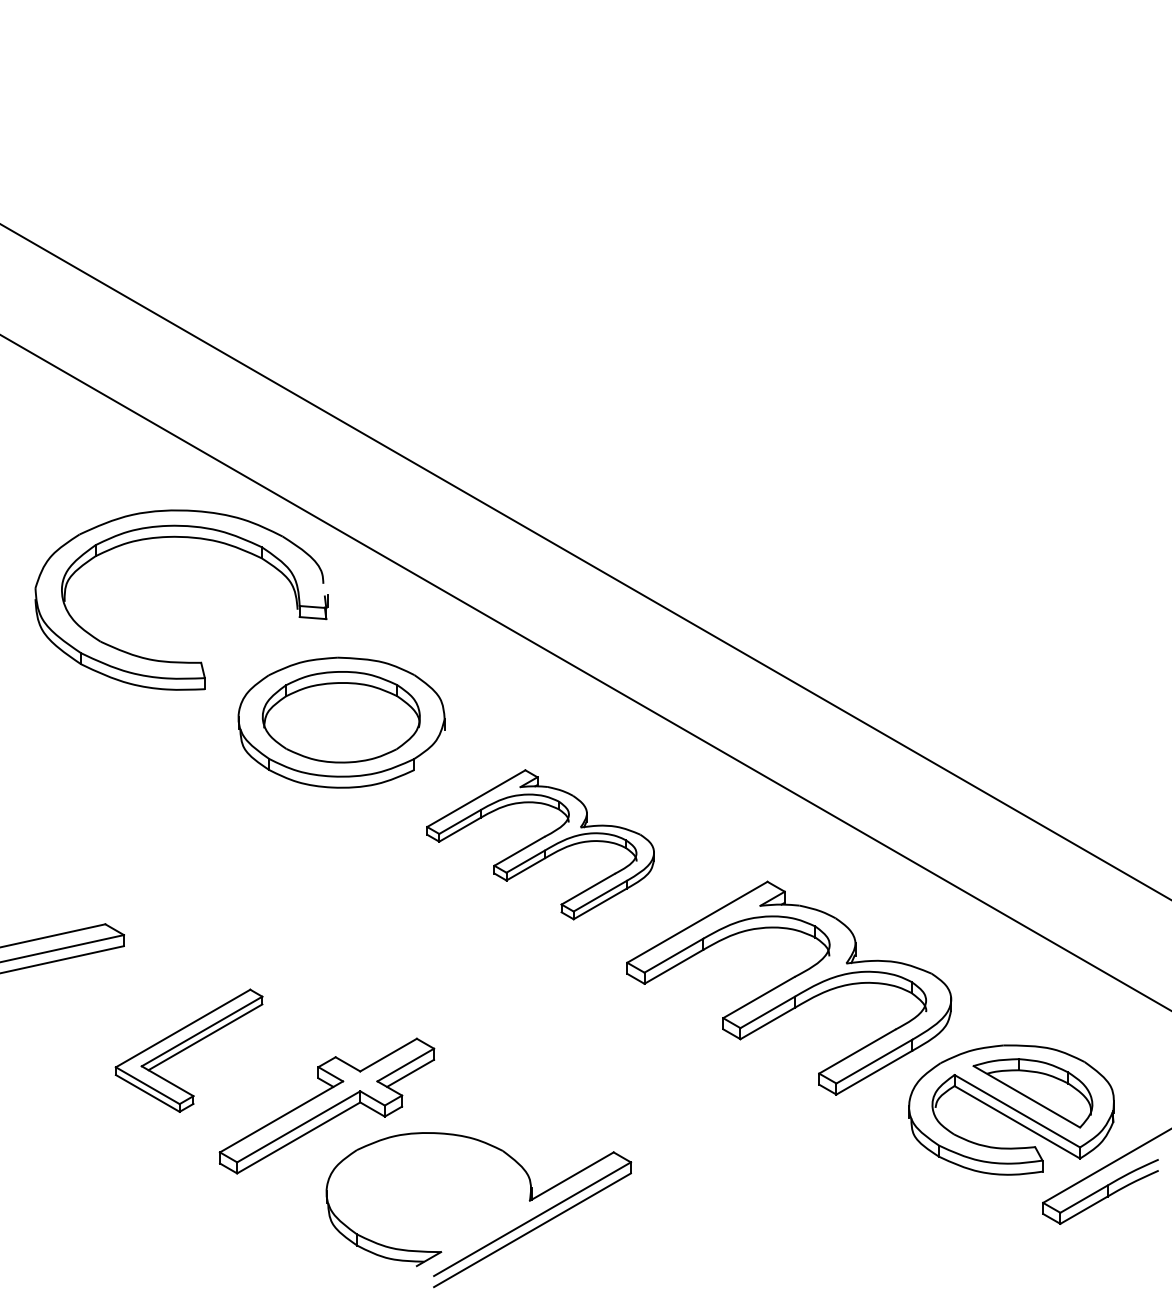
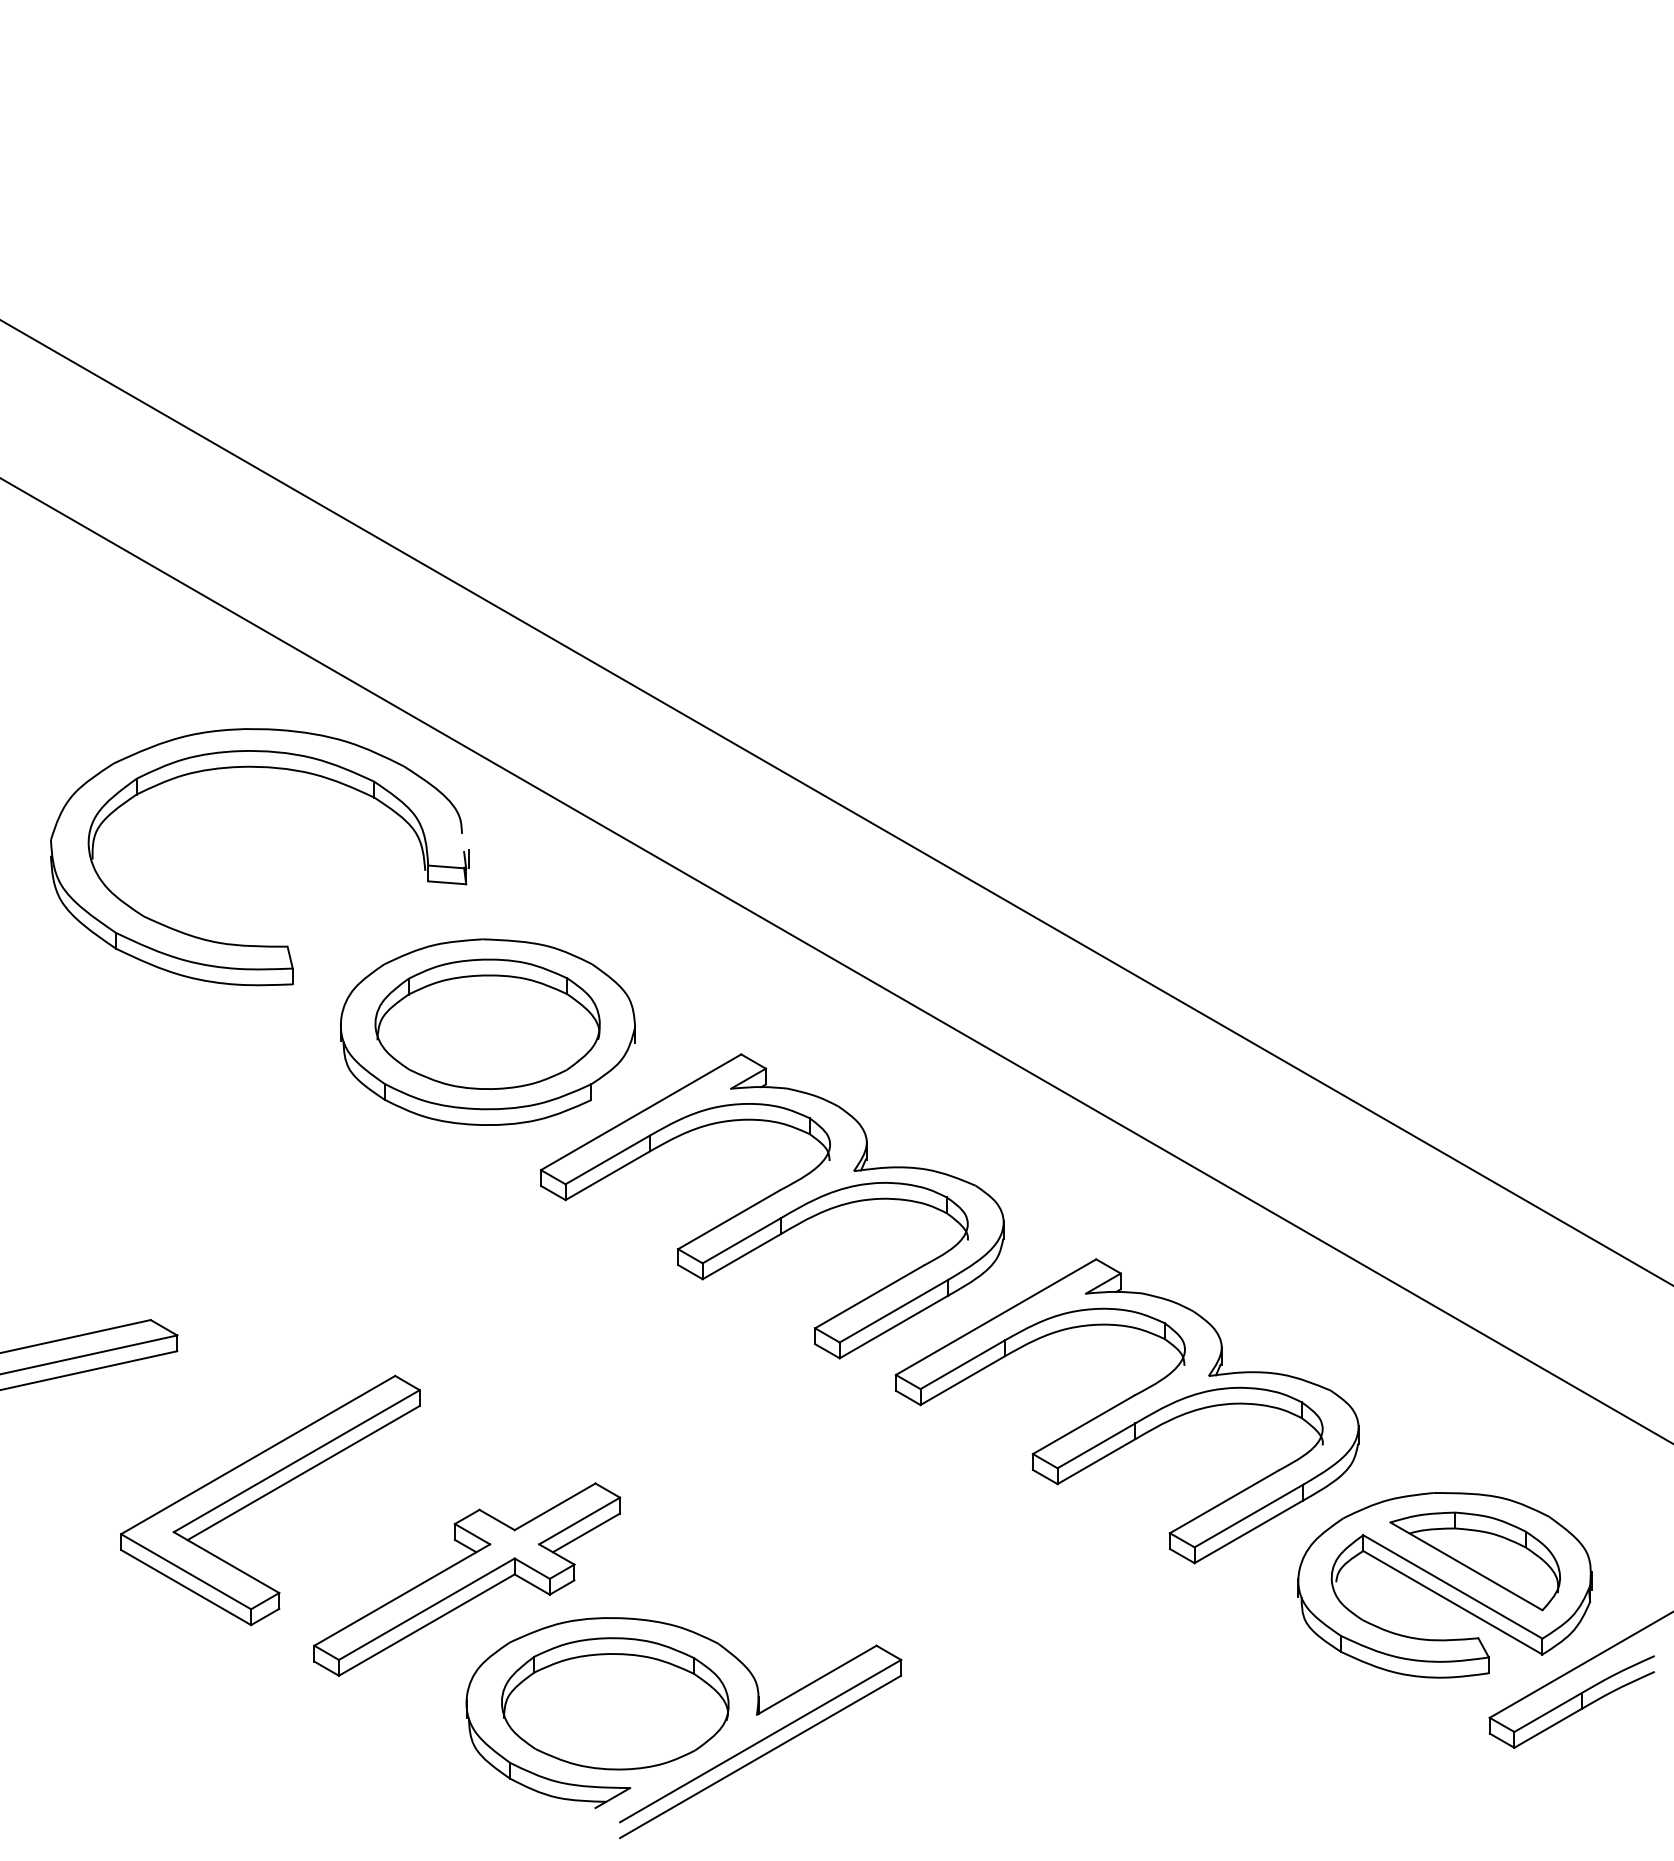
part: (540, 844) -> (772, 1206), size x1.43
part: (188, 1050) -> (269, 1500), size x1.43
part: (430, 1192) -> (614, 1702), added

